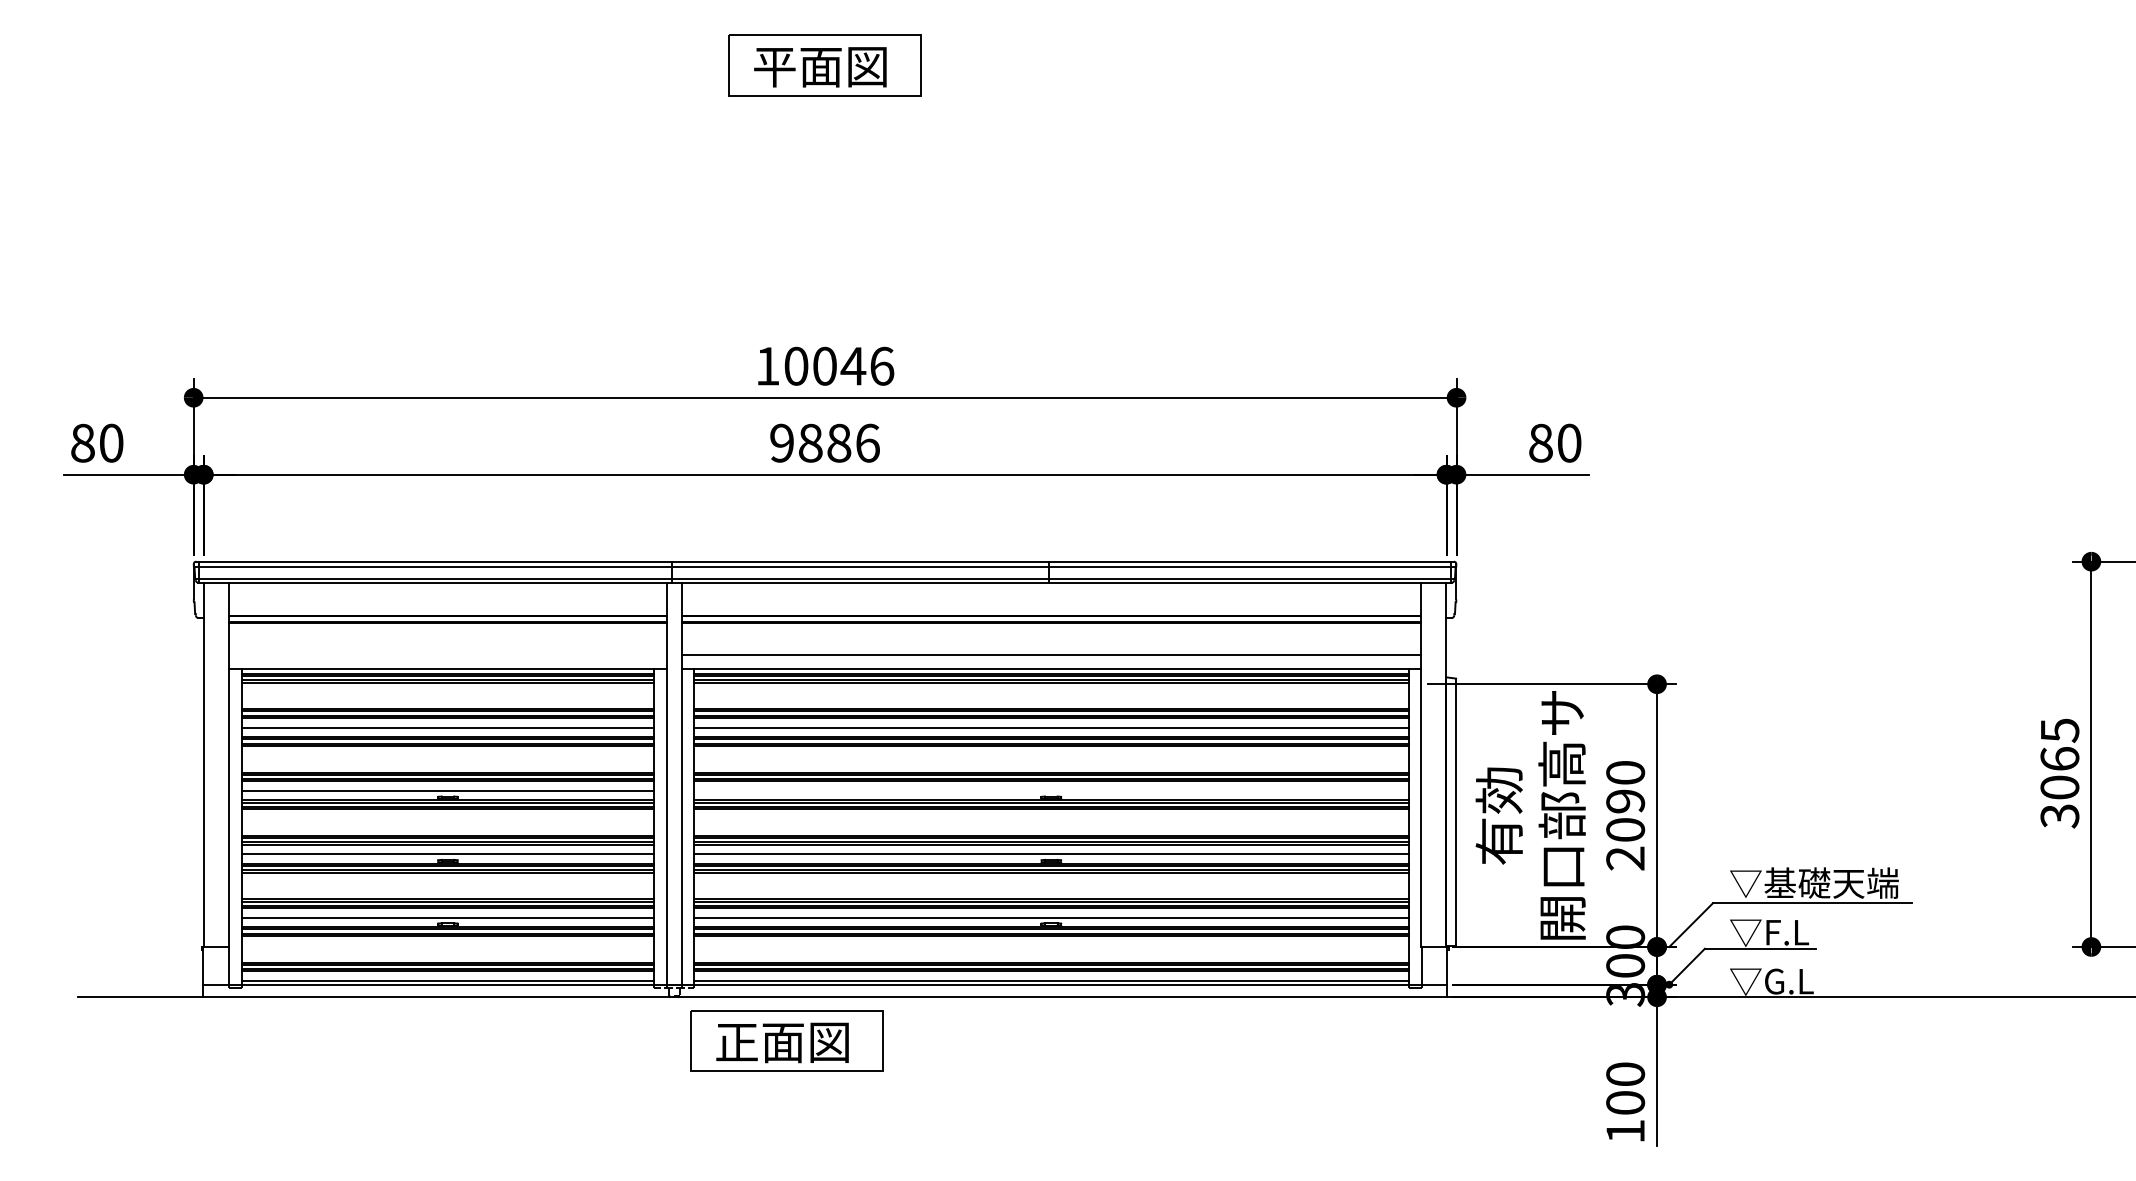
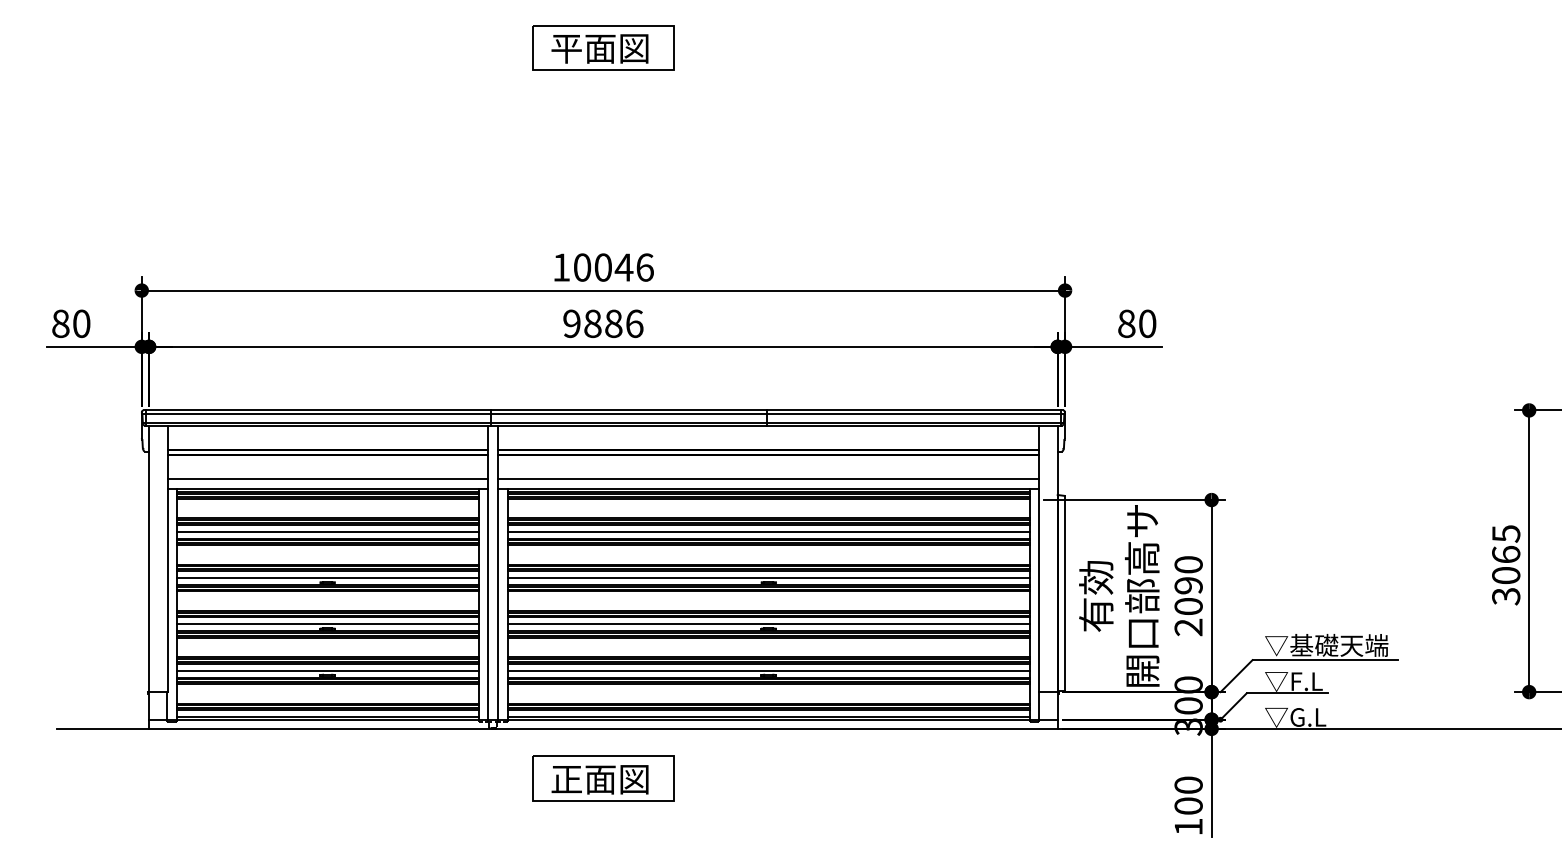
line: (447, 654) -> (327, 478), added
line: (1051, 790) -> (768, 577), added
part: (786, 1040) -> (602, 778), moved

